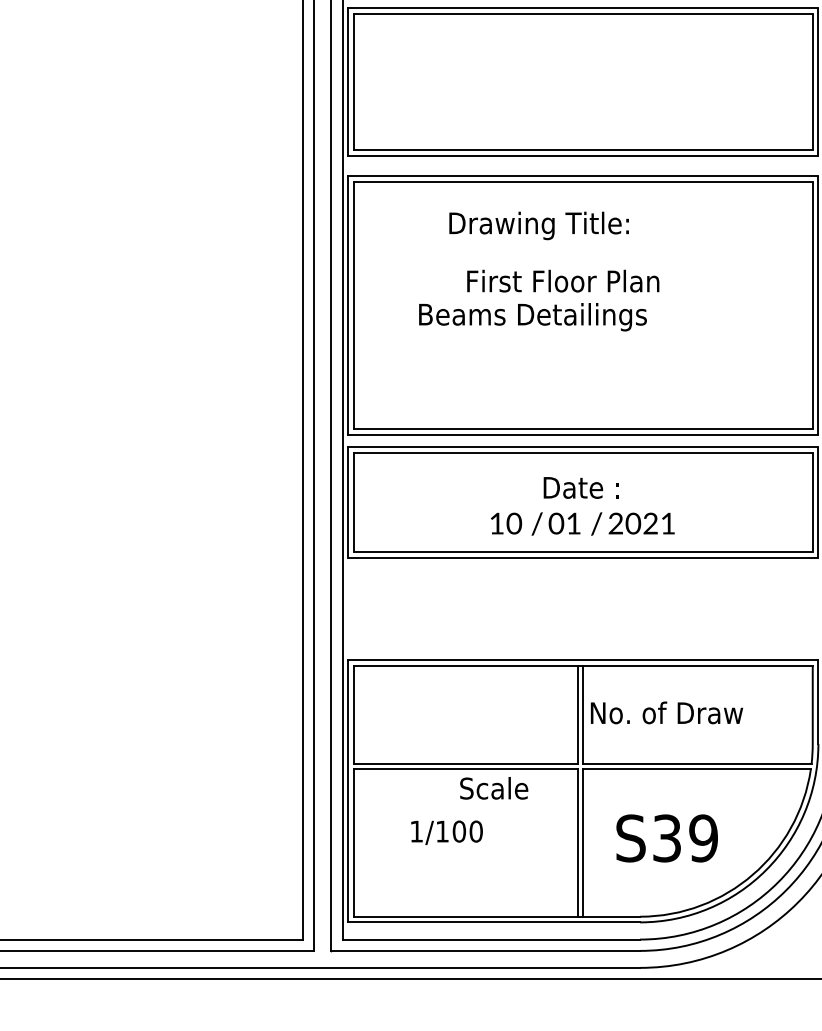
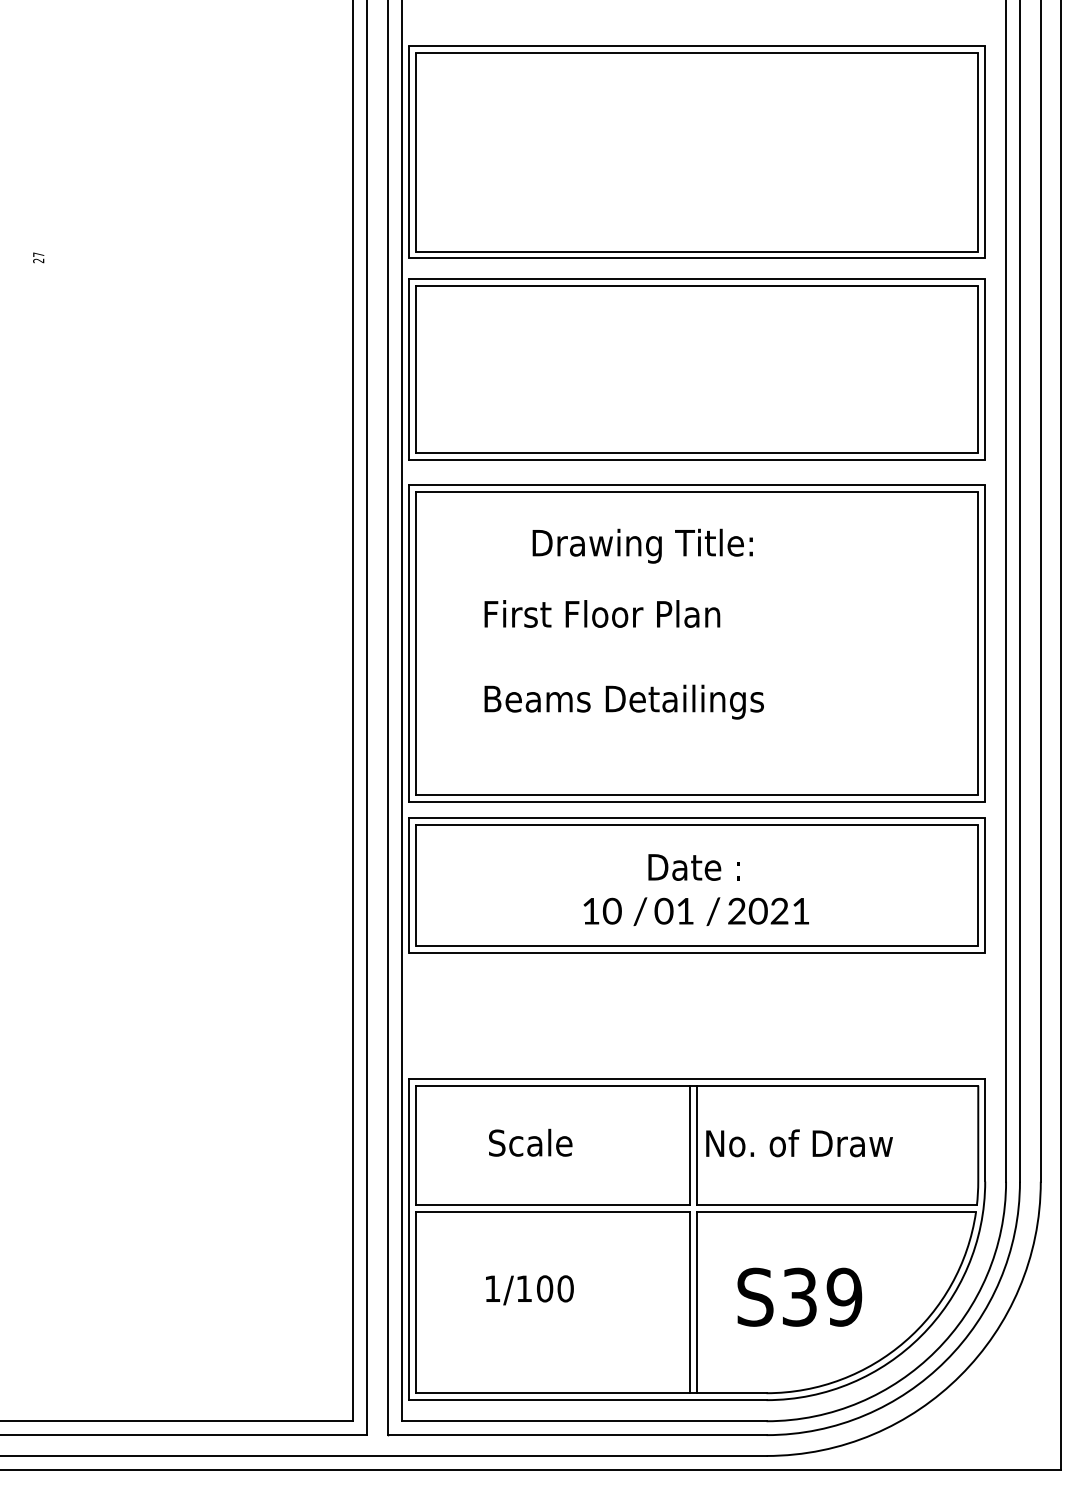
text: (563, 280) -> (602, 613), moved
text: (532, 316) -> (623, 701), moved
text: (494, 788) -> (530, 1142), moved

